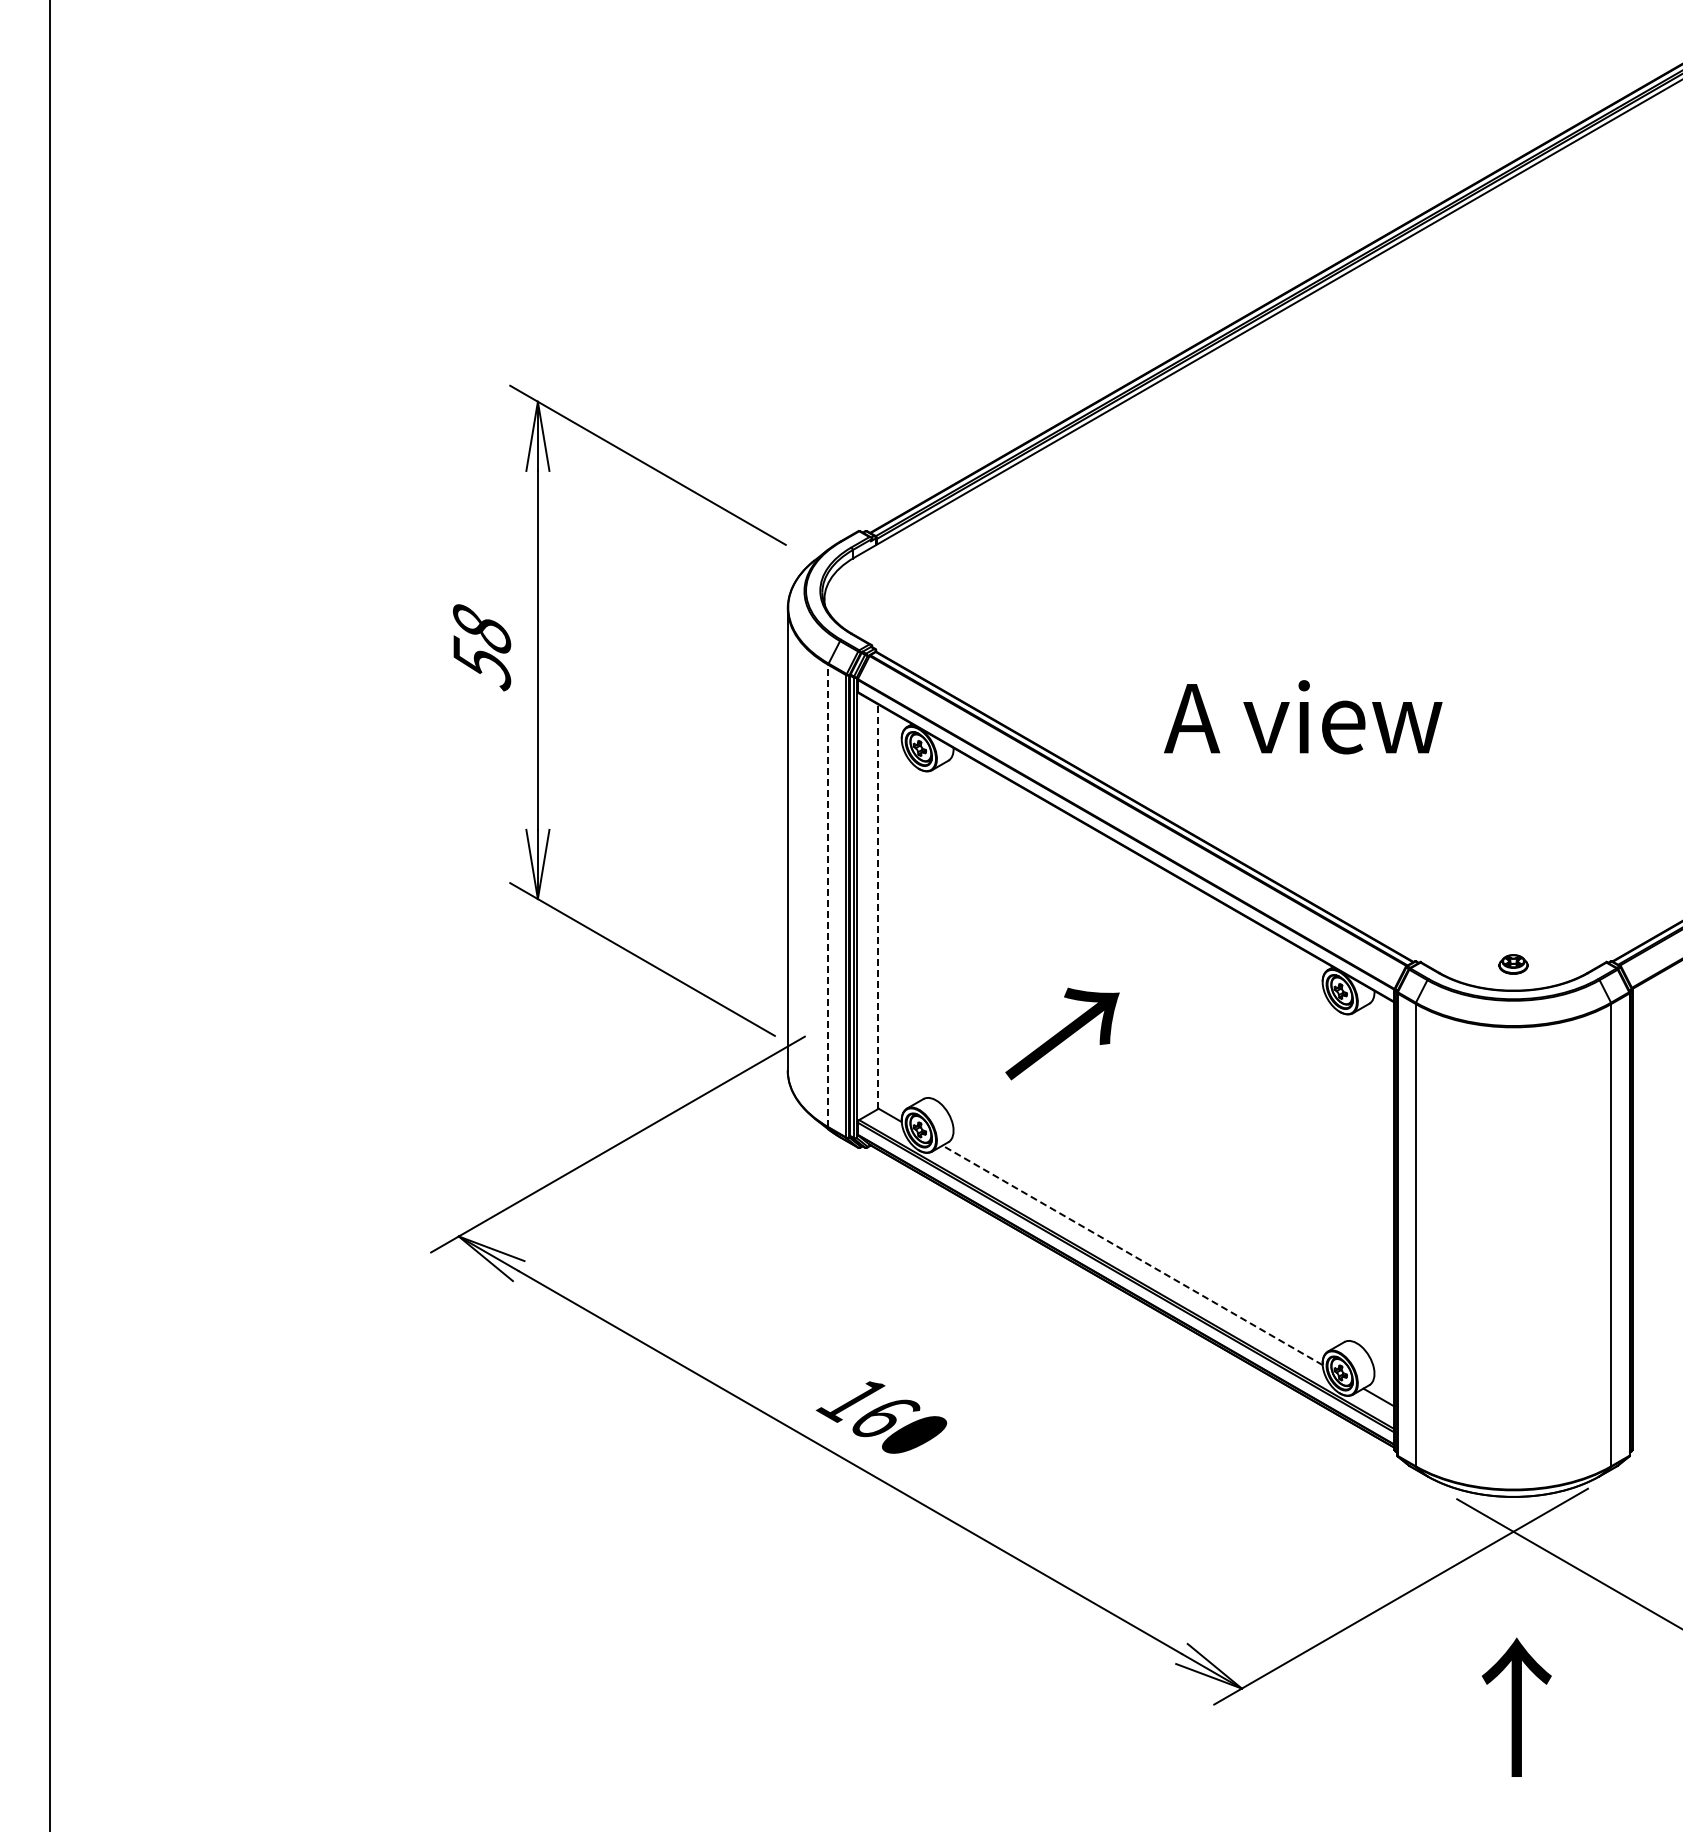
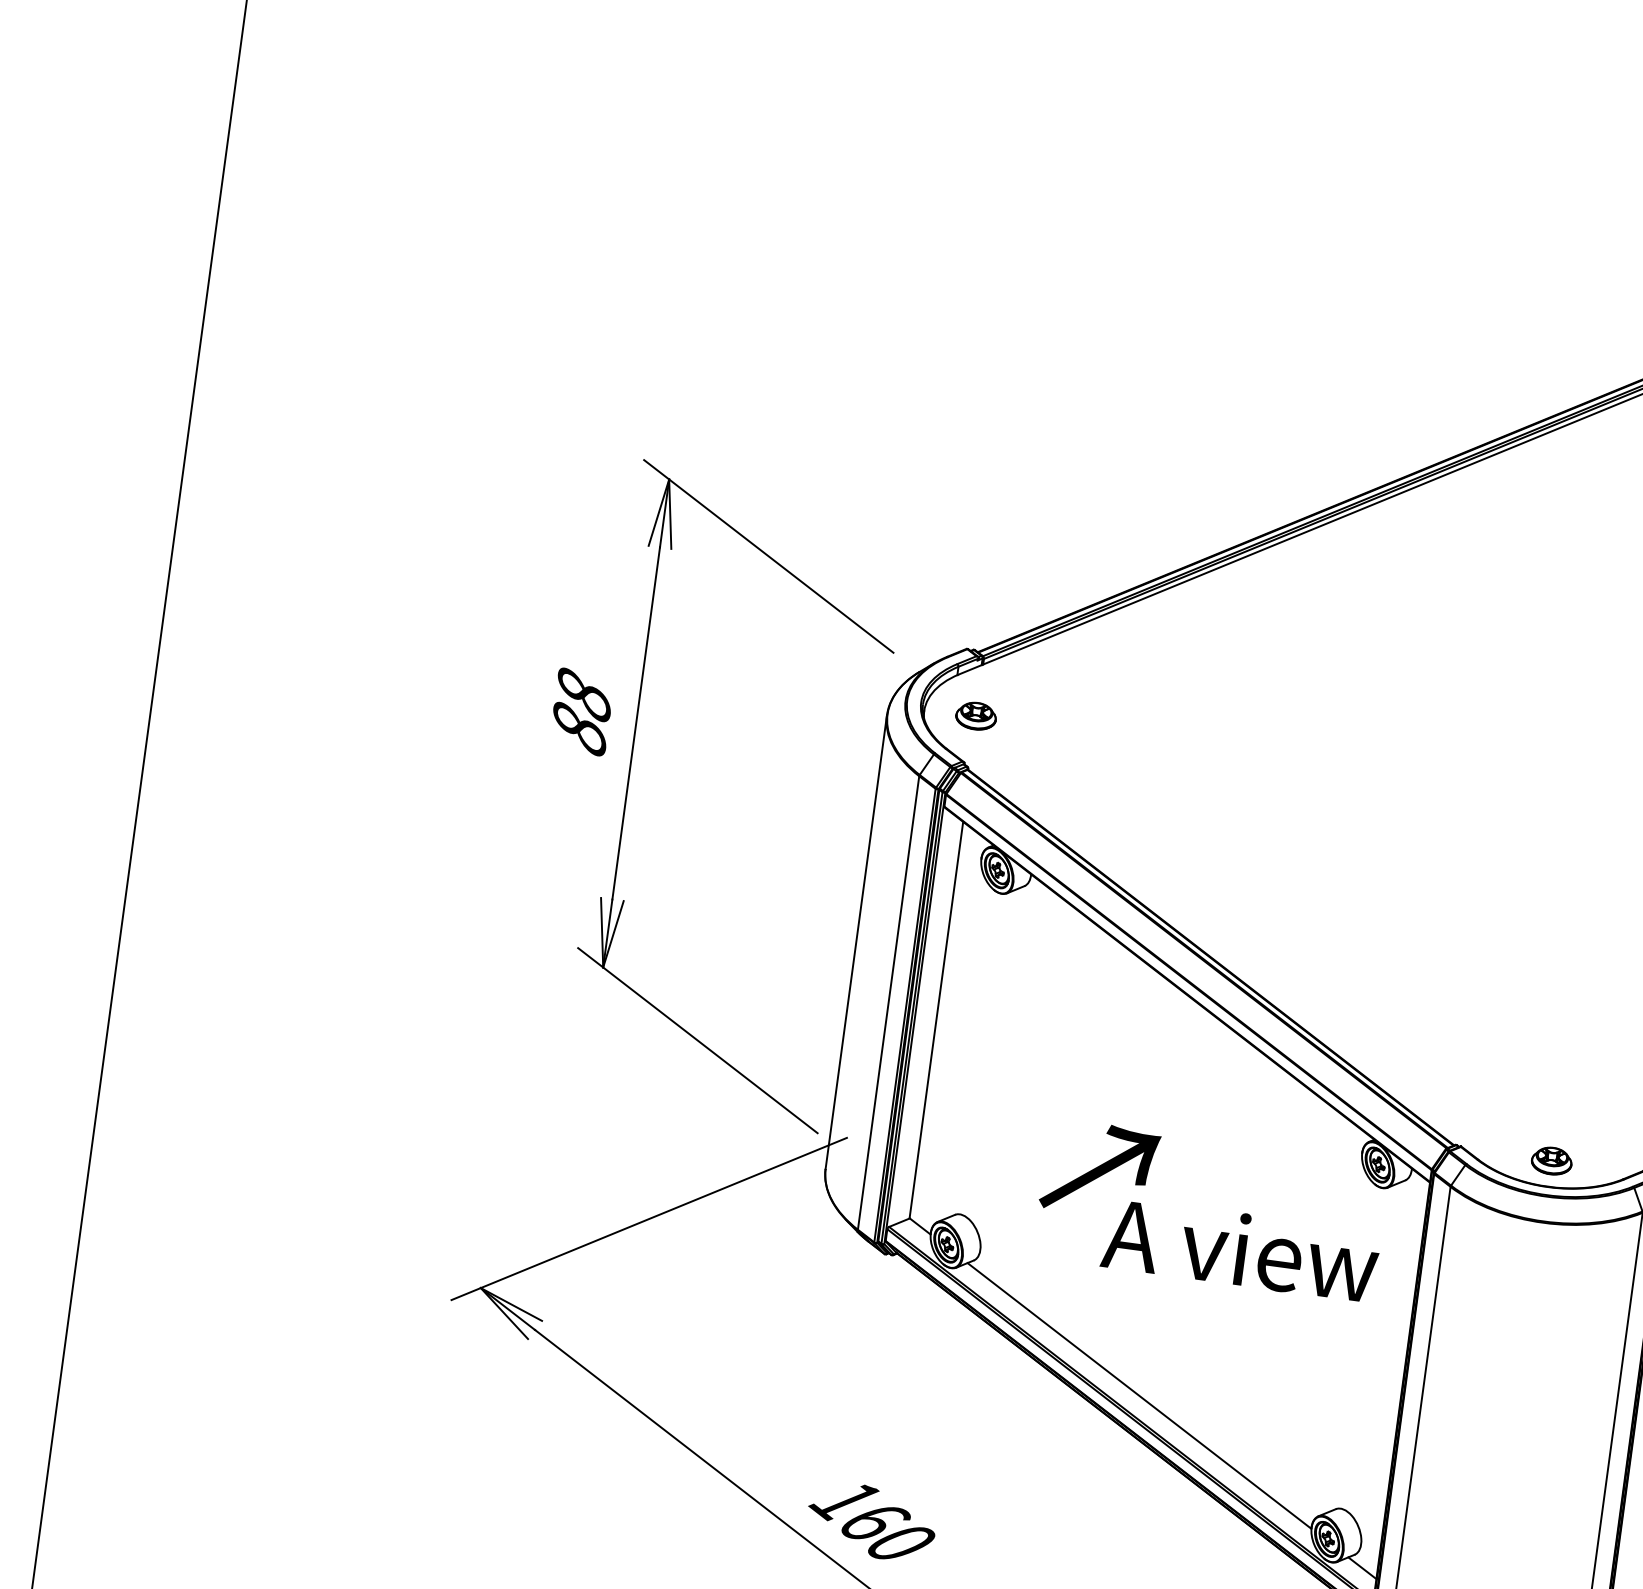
part: (877, 596) -> (976, 715), added
text: (482, 663) -> (580, 728), 58 -> 88
text: (1303, 717) -> (1241, 1249), moved
line: (828, 895) -> (888, 1002), dashed -> solid
line: (878, 906) -> (936, 1019), dashed -> solid
part: (1513, 964) -> (1551, 1161), size x1.43
line: (1132, 1255) -> (1139, 1396), dashed -> solid

